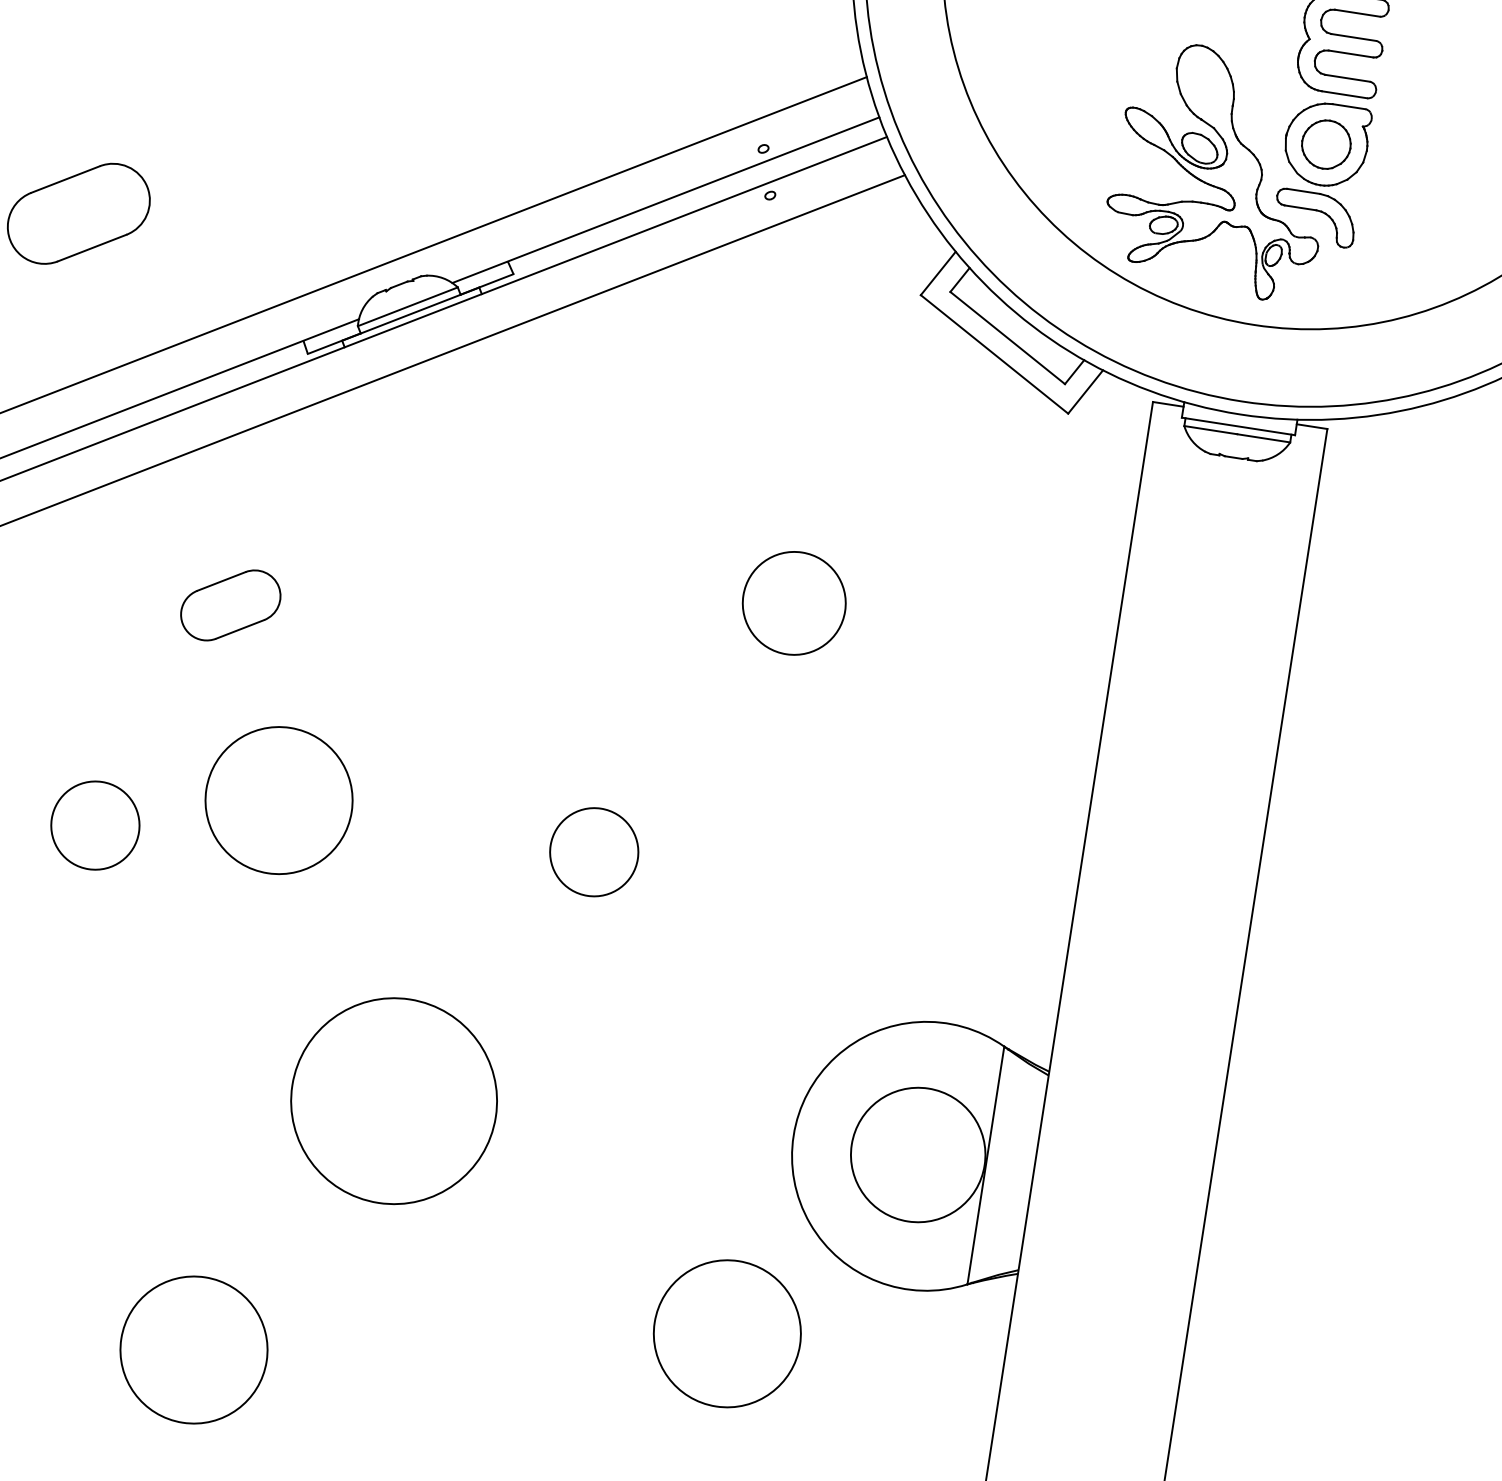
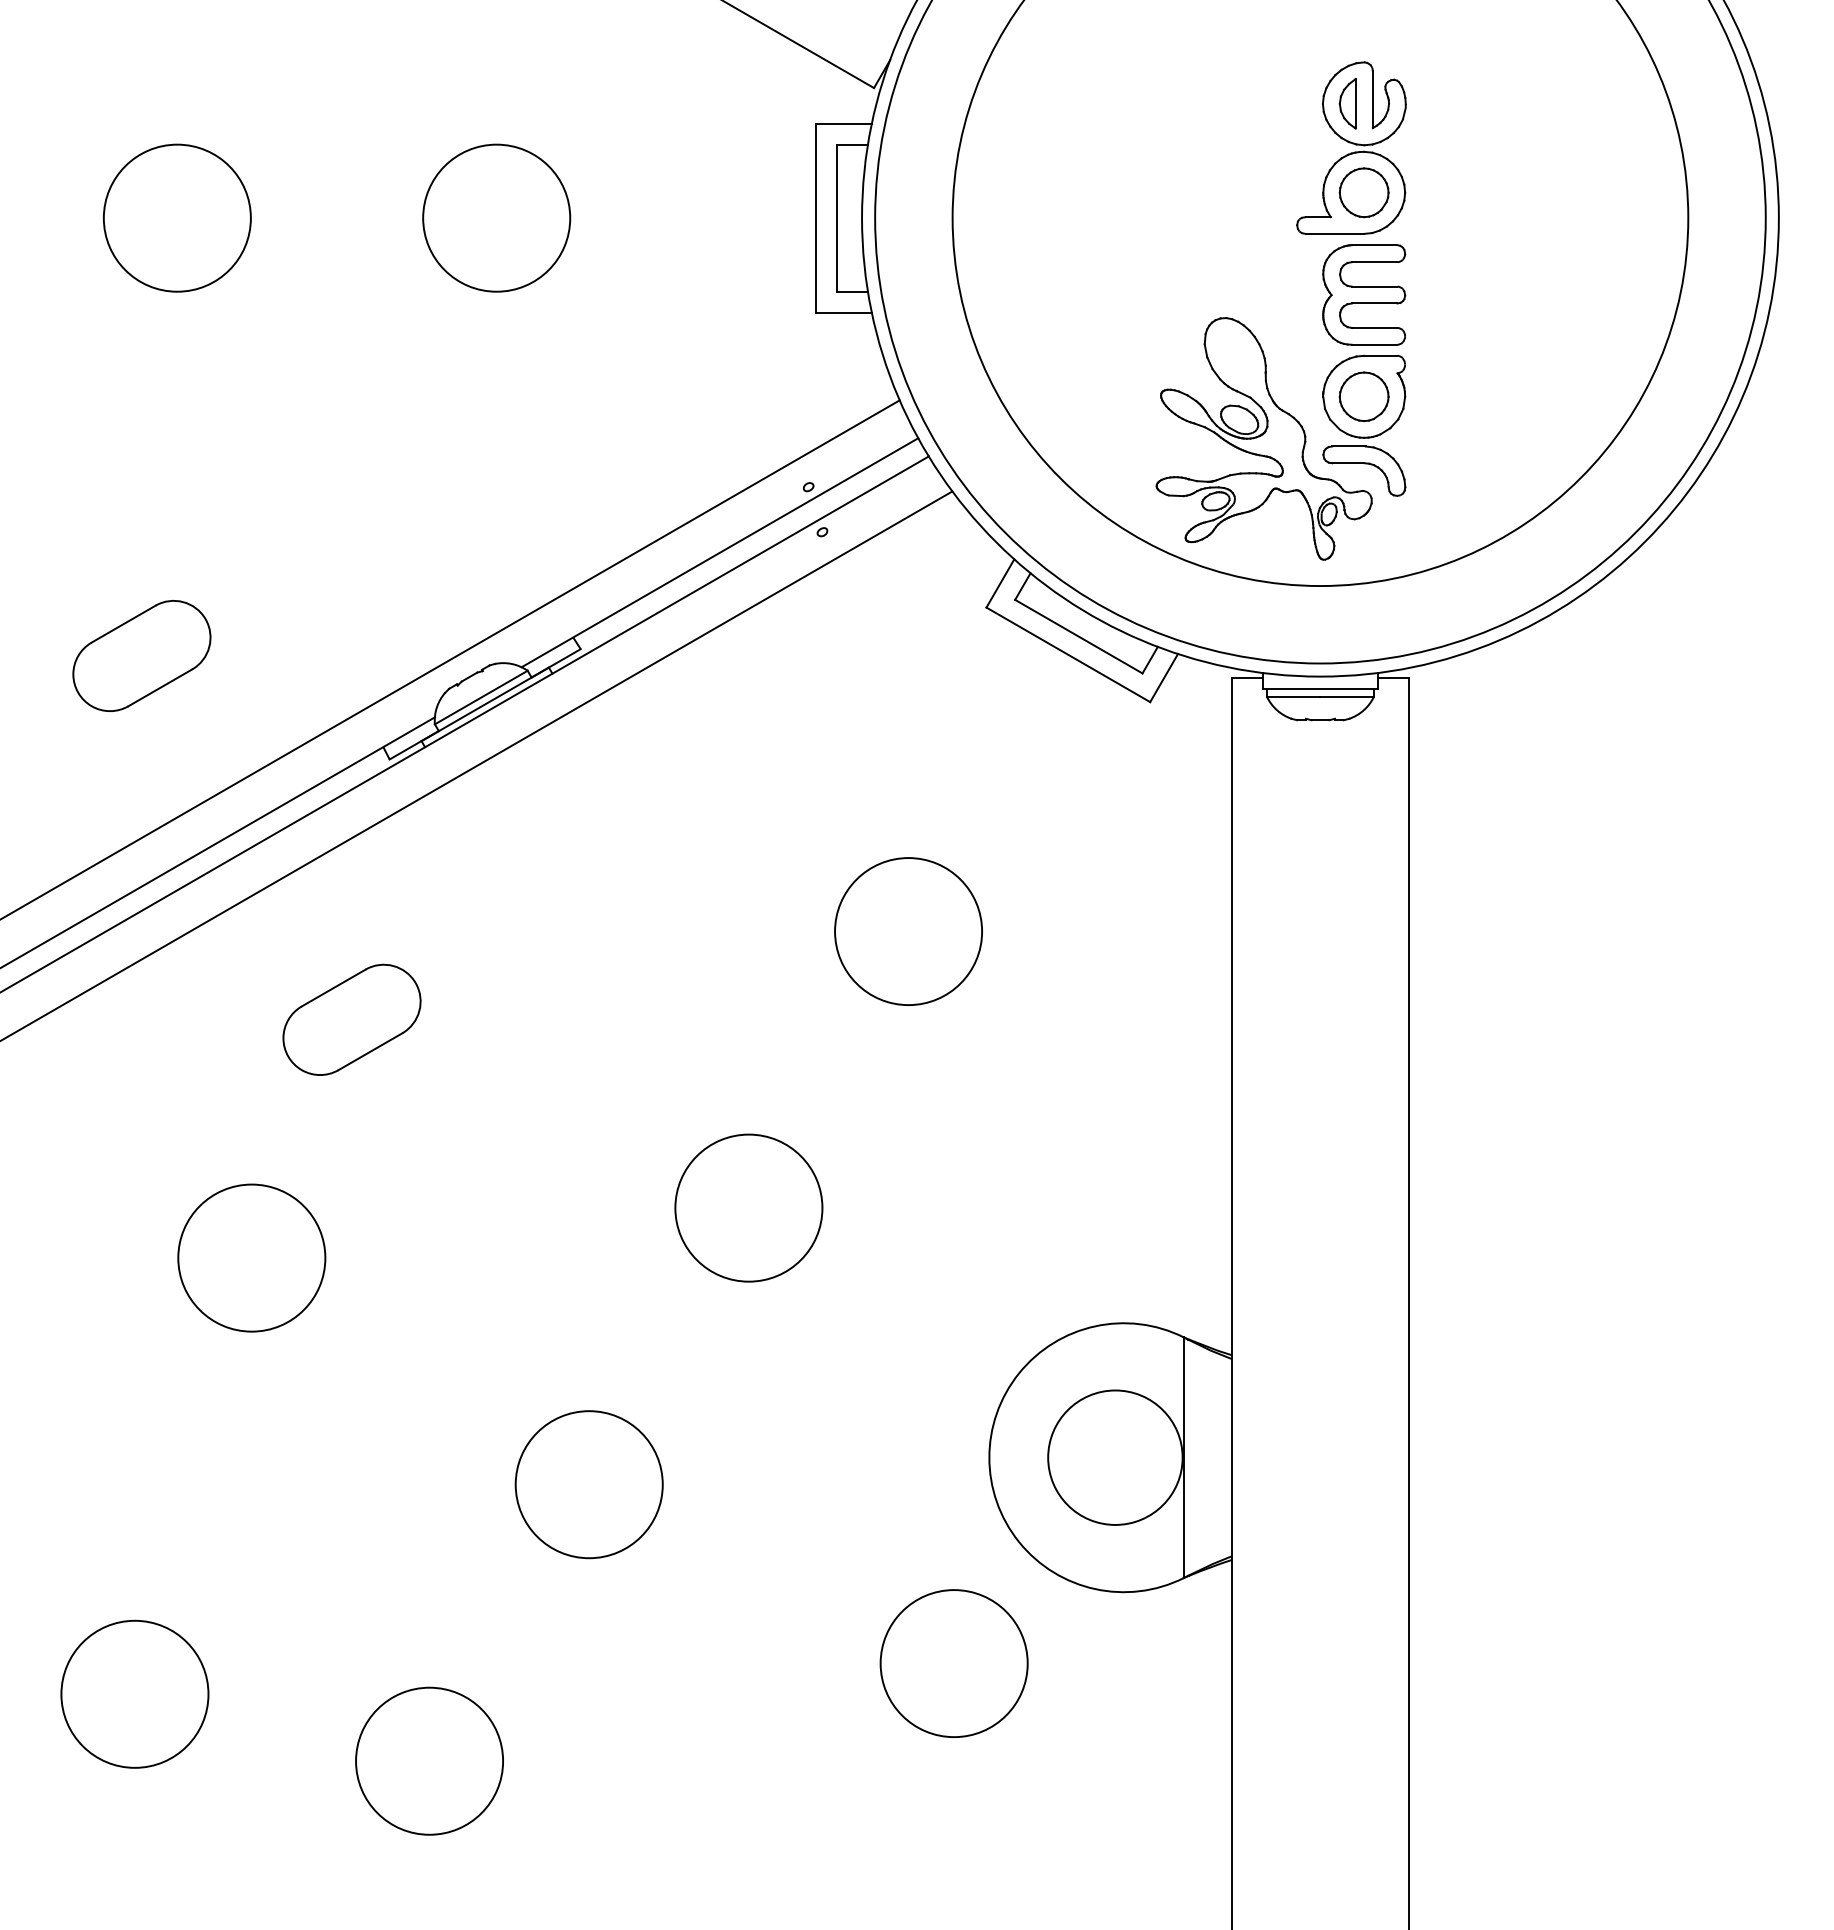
circle: (794, 603) -> (908, 931), size x1.43
part: (230, 605) -> (351, 1019), size x1.43
circle: (279, 799) -> (429, 1204), removed
circle: (95, 824) -> (251, 1257), size x1.67
circle: (593, 851) -> (748, 1207), size x1.67
circle: (393, 1100) -> (588, 1484), size x0.71

